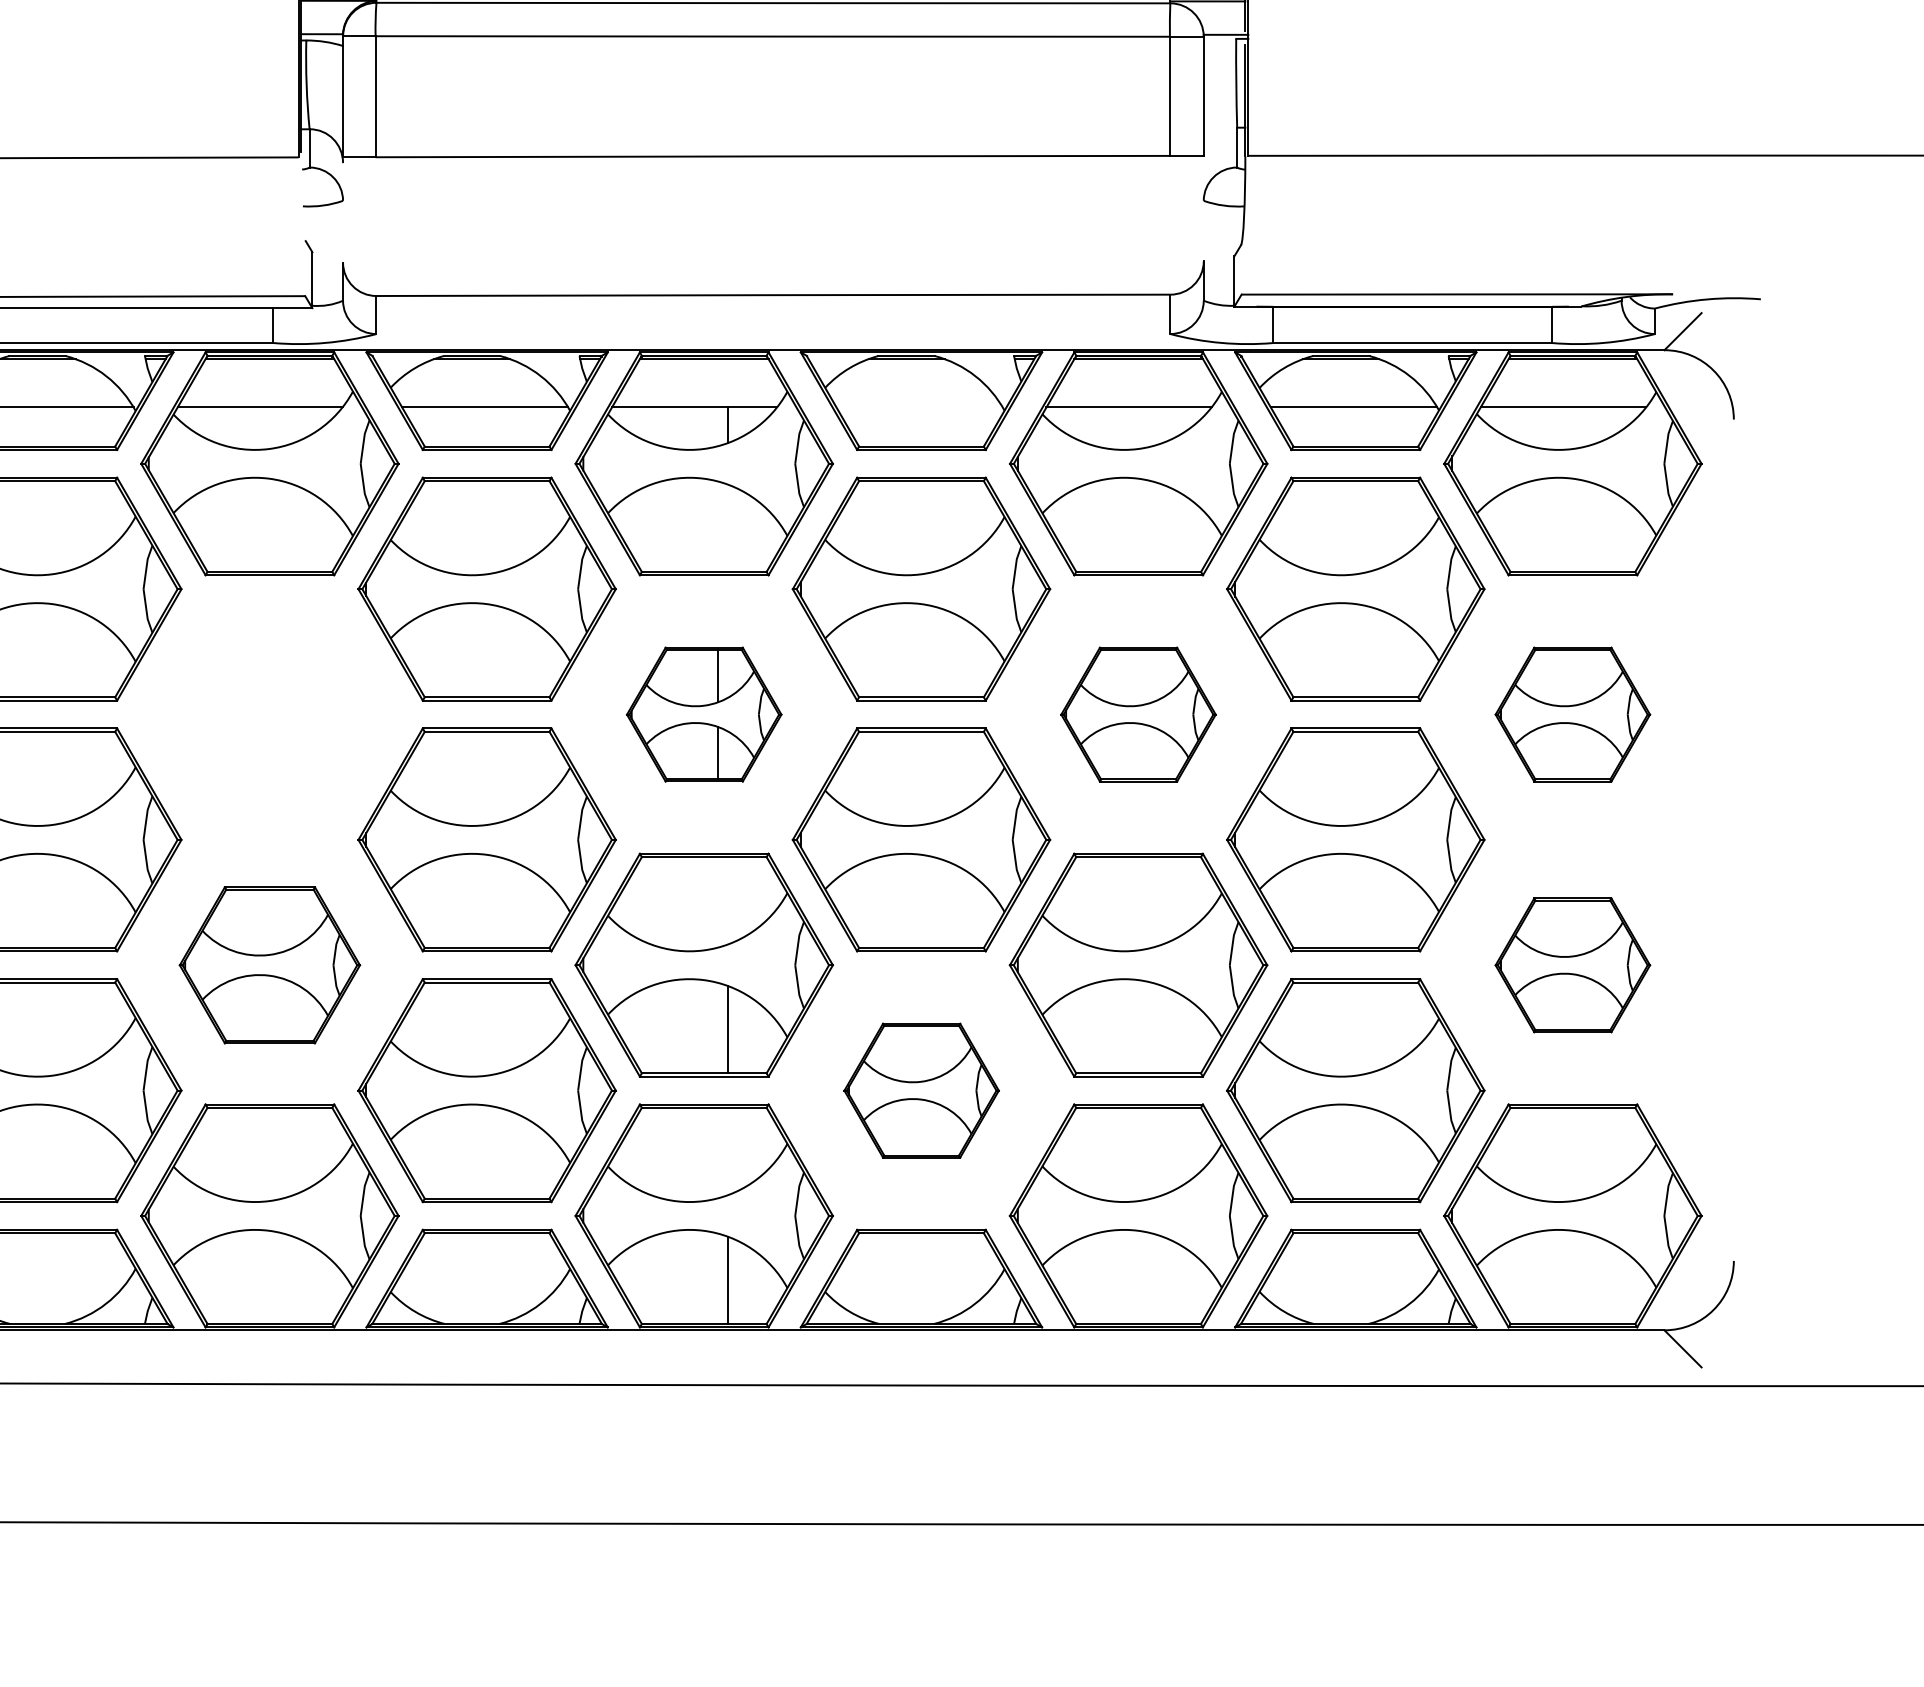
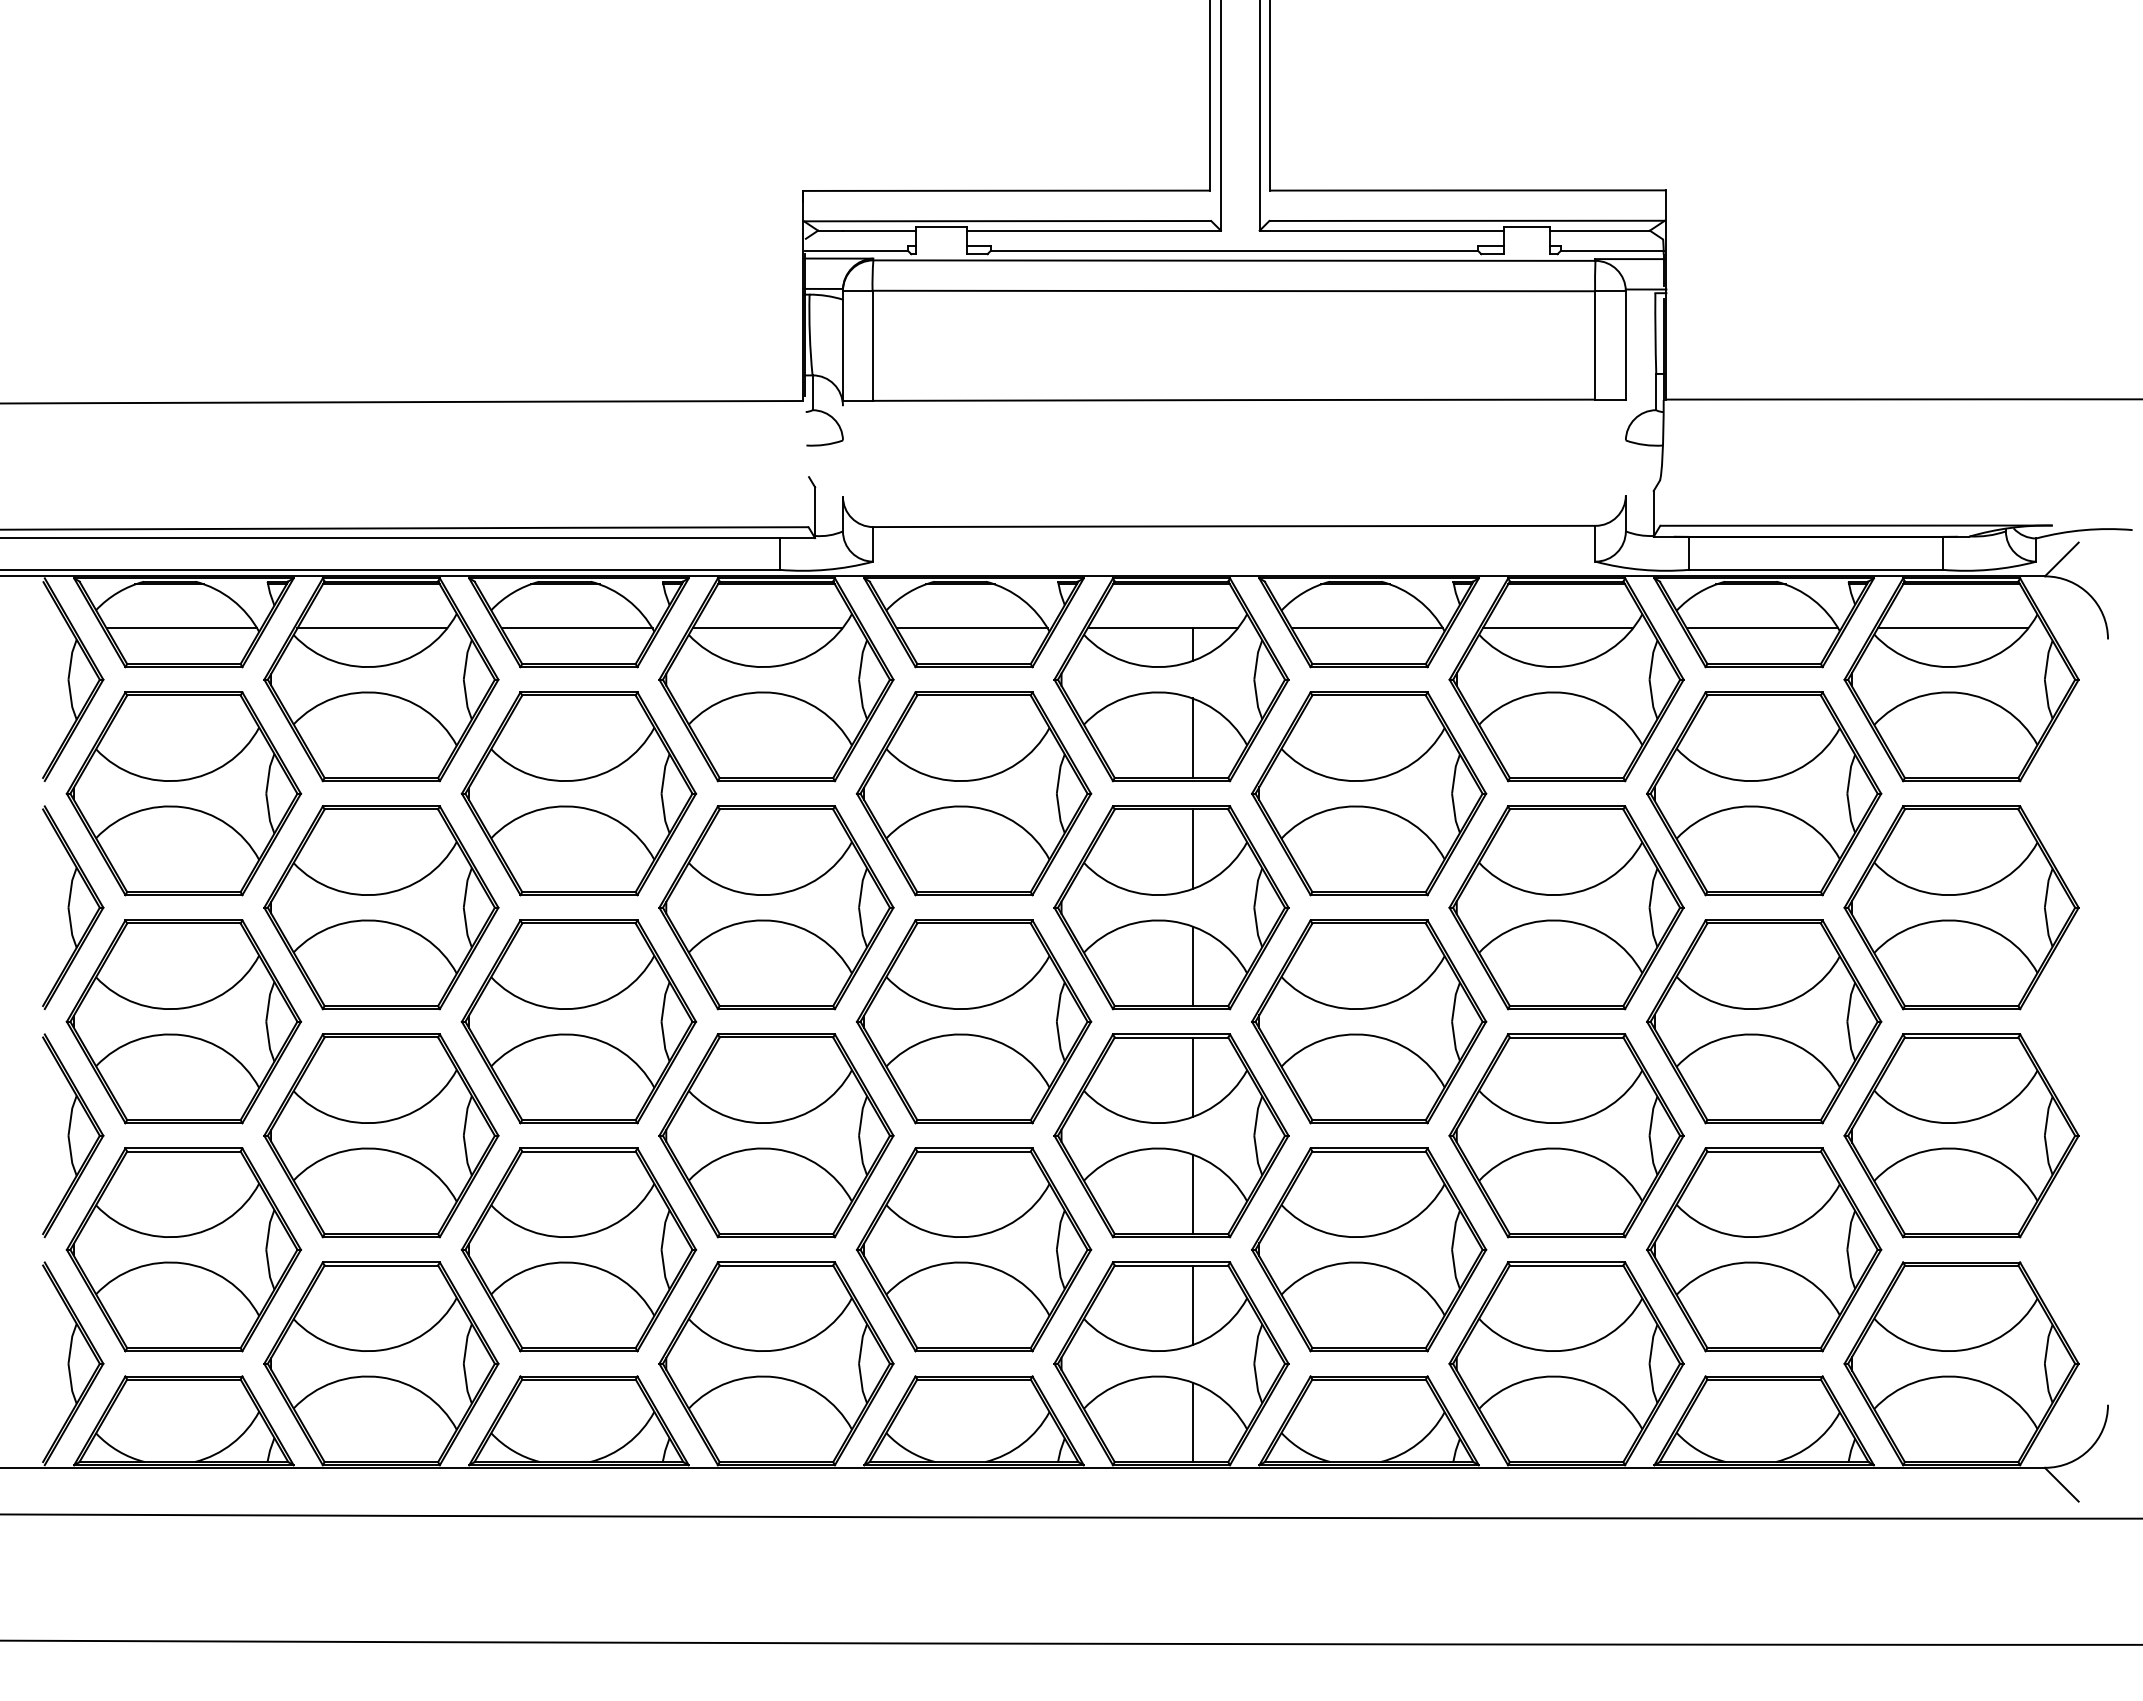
line: (919, 407) -> (1367, 628), added
line: (727, 528) -> (1192, 738), added
part: (269, 714) -> (776, 907), added
part: (704, 714) -> (1171, 907), size x1.67
part: (1138, 714) -> (1566, 907), size x1.67
part: (1572, 714) -> (1961, 907), size x1.67
line: (727, 901) -> (1192, 1077), added
part: (269, 964) -> (776, 1135), size x1.43
part: (1572, 964) -> (1961, 1135), size x1.67
part: (921, 1090) -> (1369, 1249), size x1.67
line: (727, 1151) -> (1192, 1305), added

